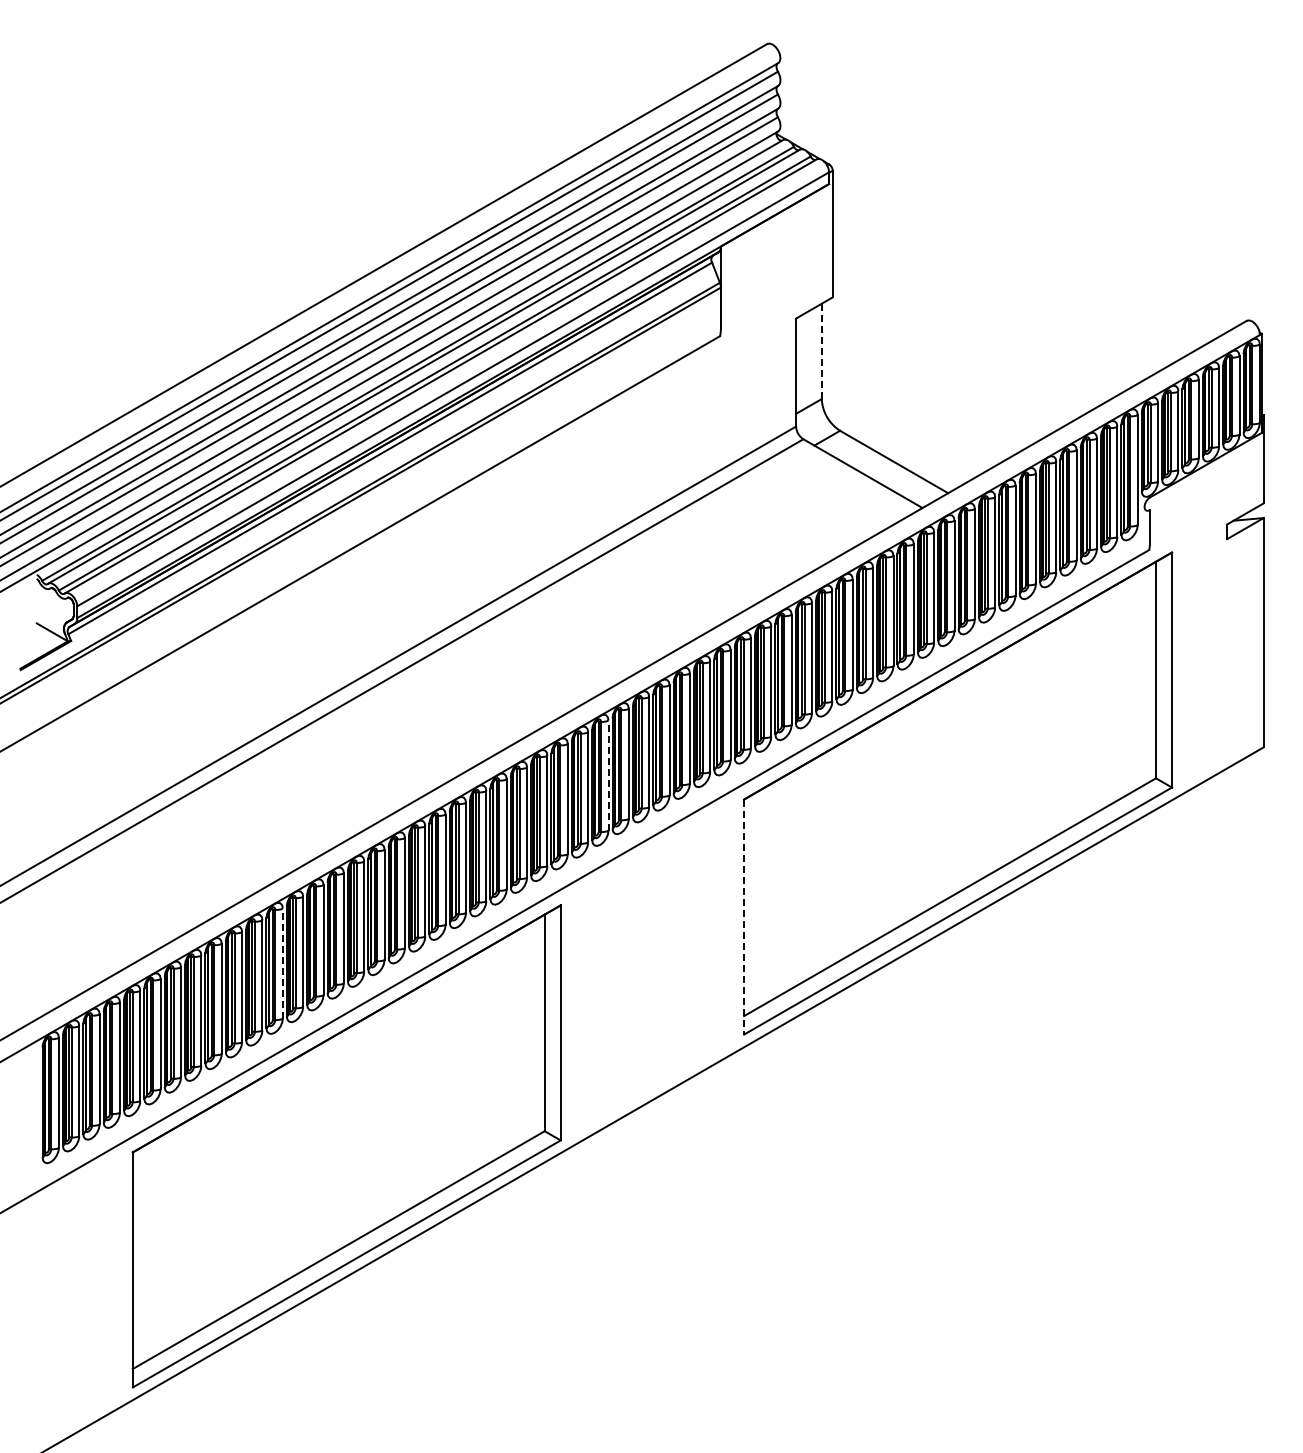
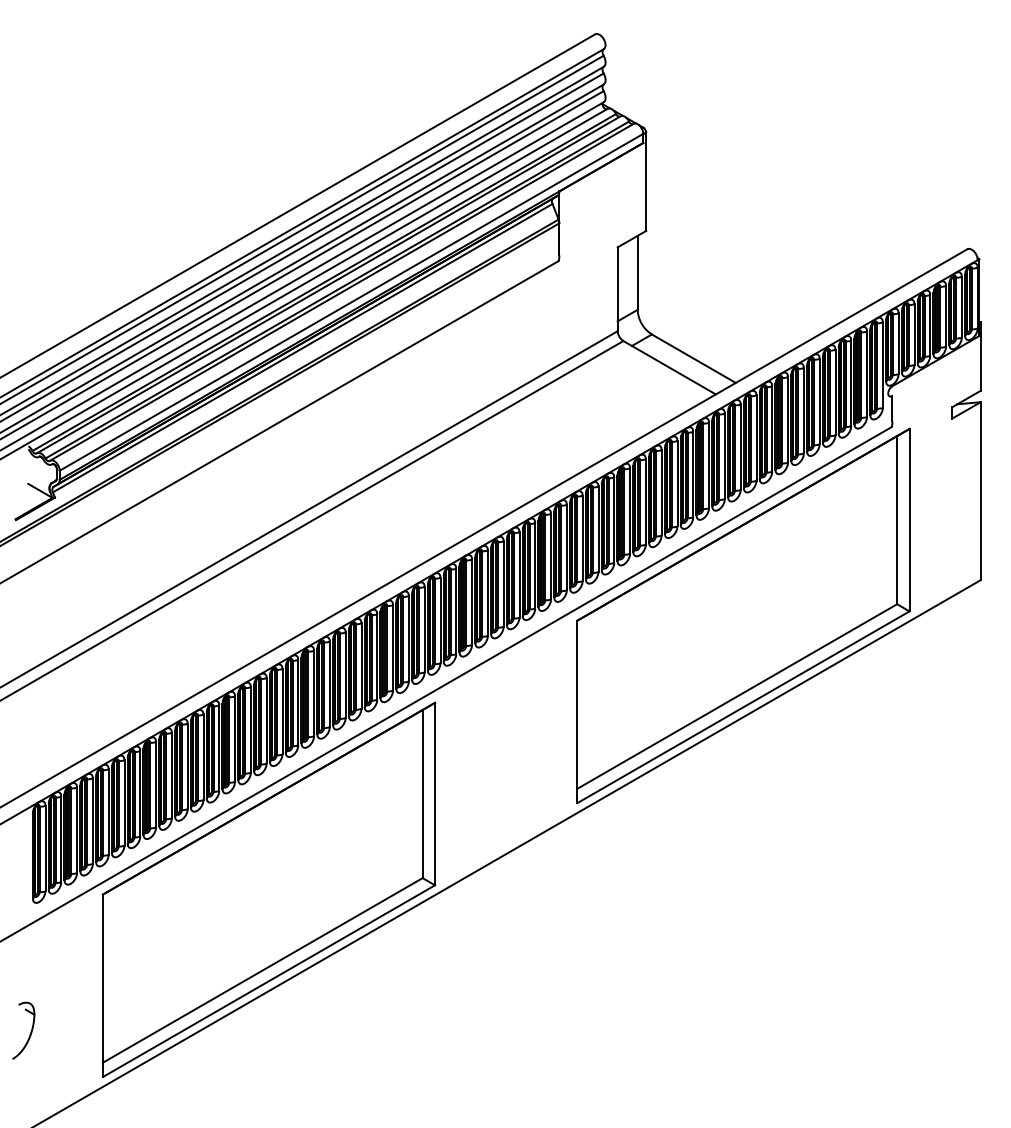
line: (821, 351) -> (637, 272), dashed -> solid
line: (608, 775) -> (472, 602), dashed -> solid
line: (744, 917) -> (577, 712), dashed -> solid
line: (282, 963) -> (219, 747), dashed -> solid
part: (39, 1330) -> (30, 1032), added

